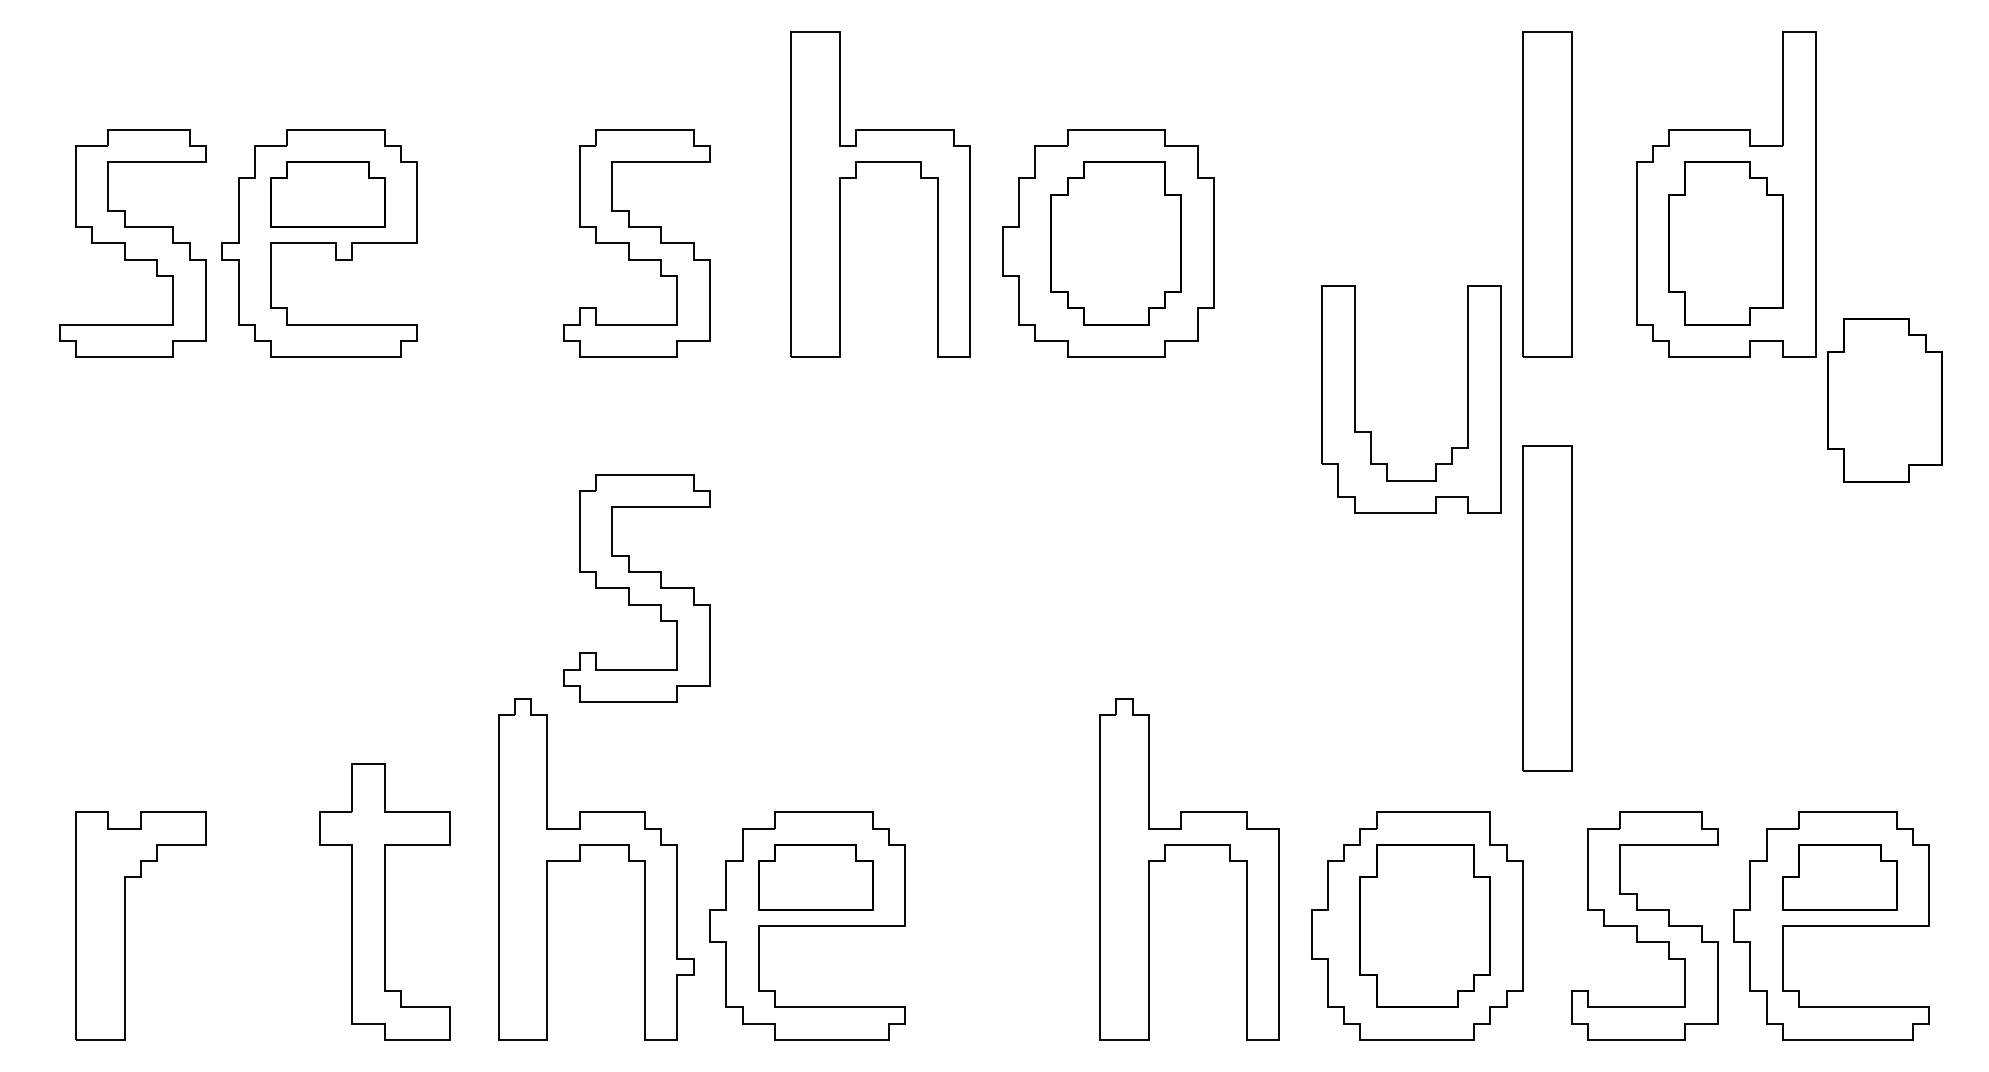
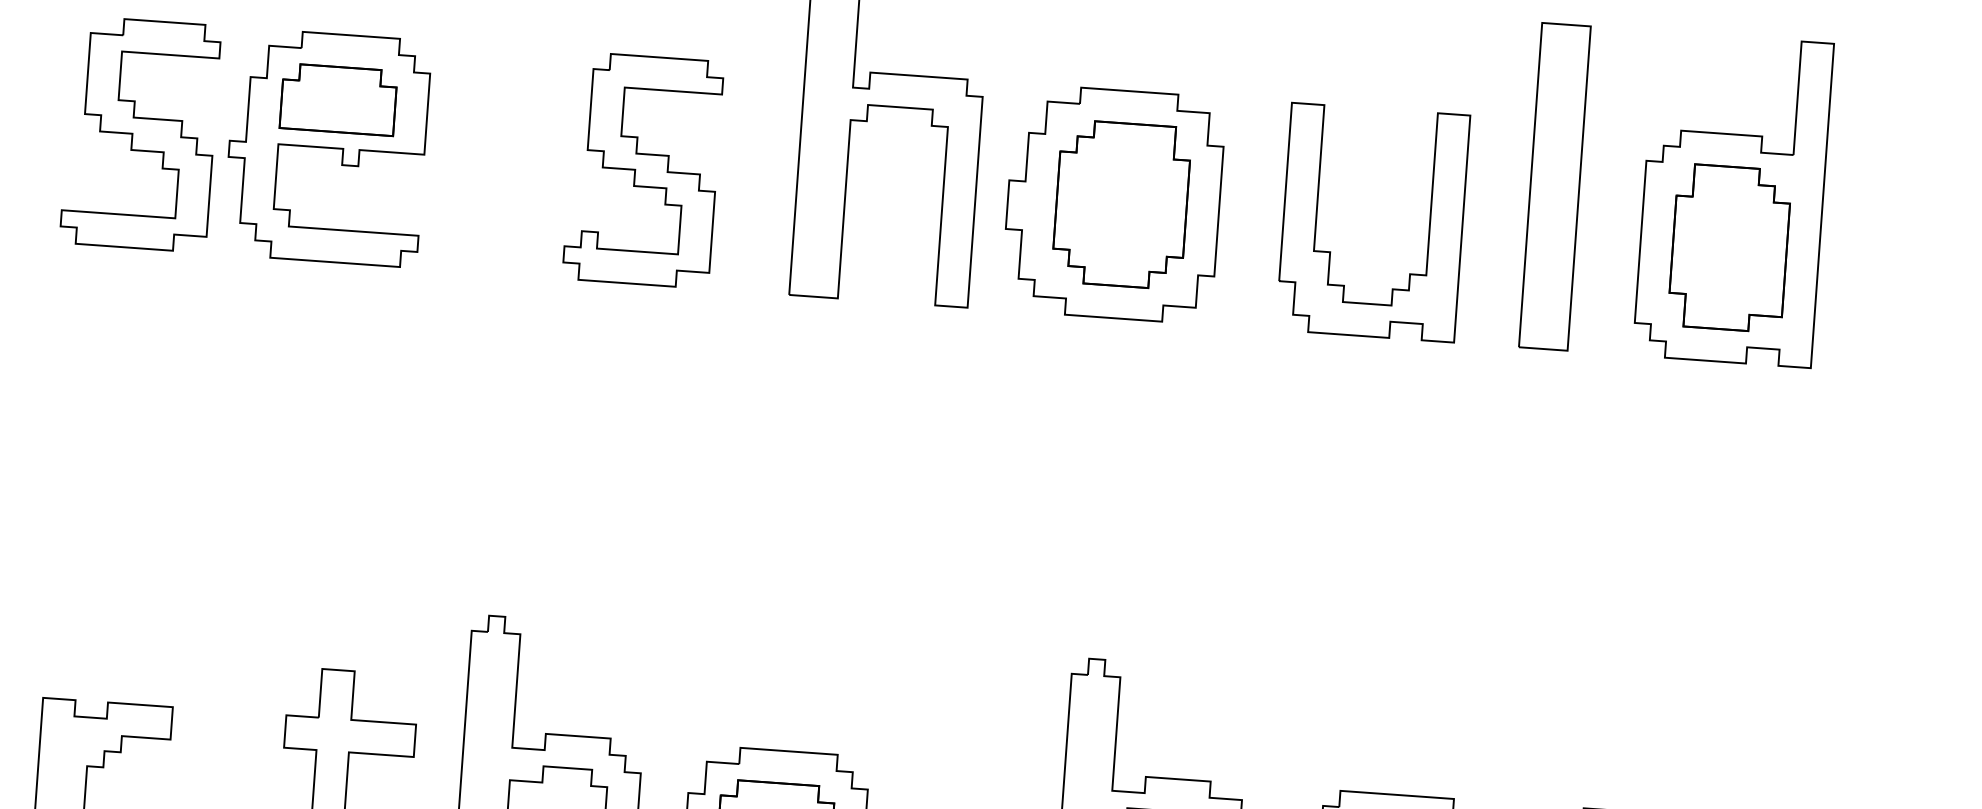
part: (1884, 400) -> (1876, 416), removed
part: (1371, 431) -> (1330, 251), moved
part: (636, 588) -> (618, 514), removed
part: (1547, 608) -> (1525, 599), removed

